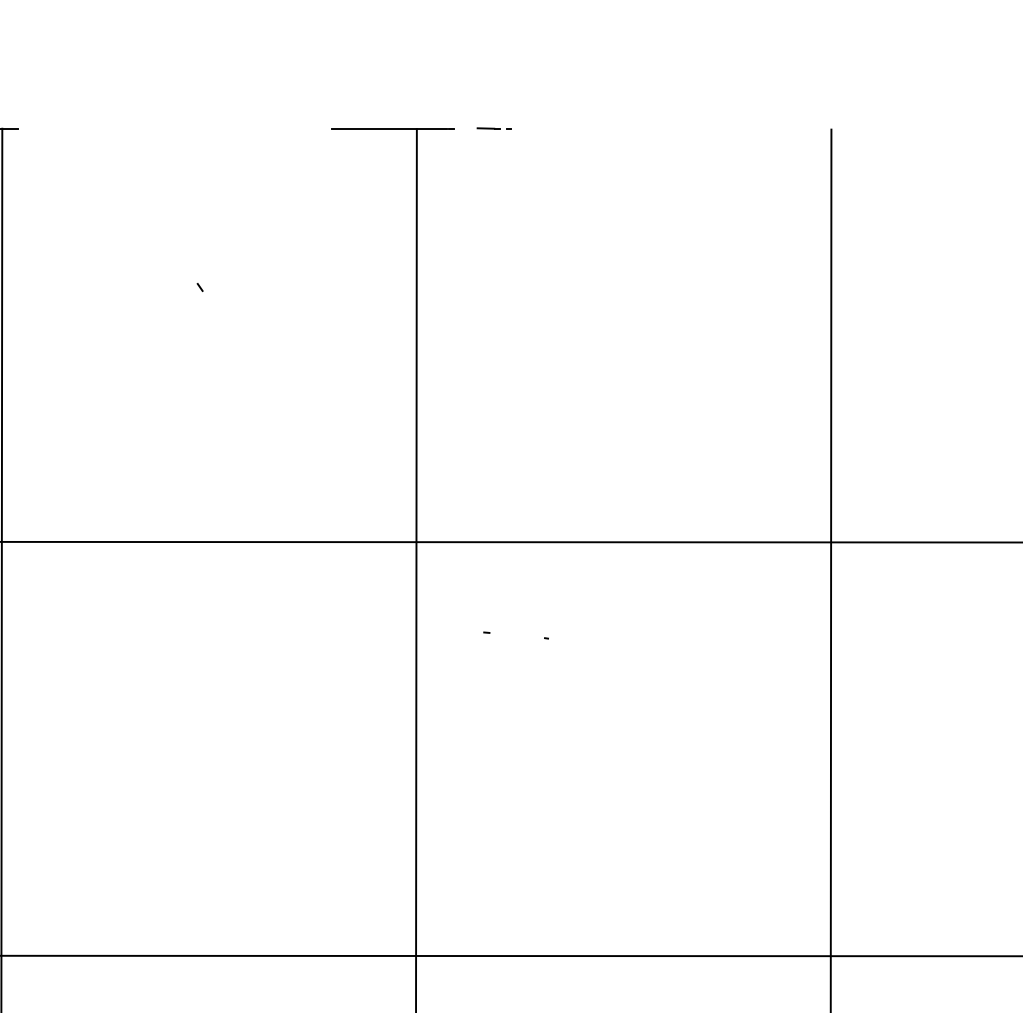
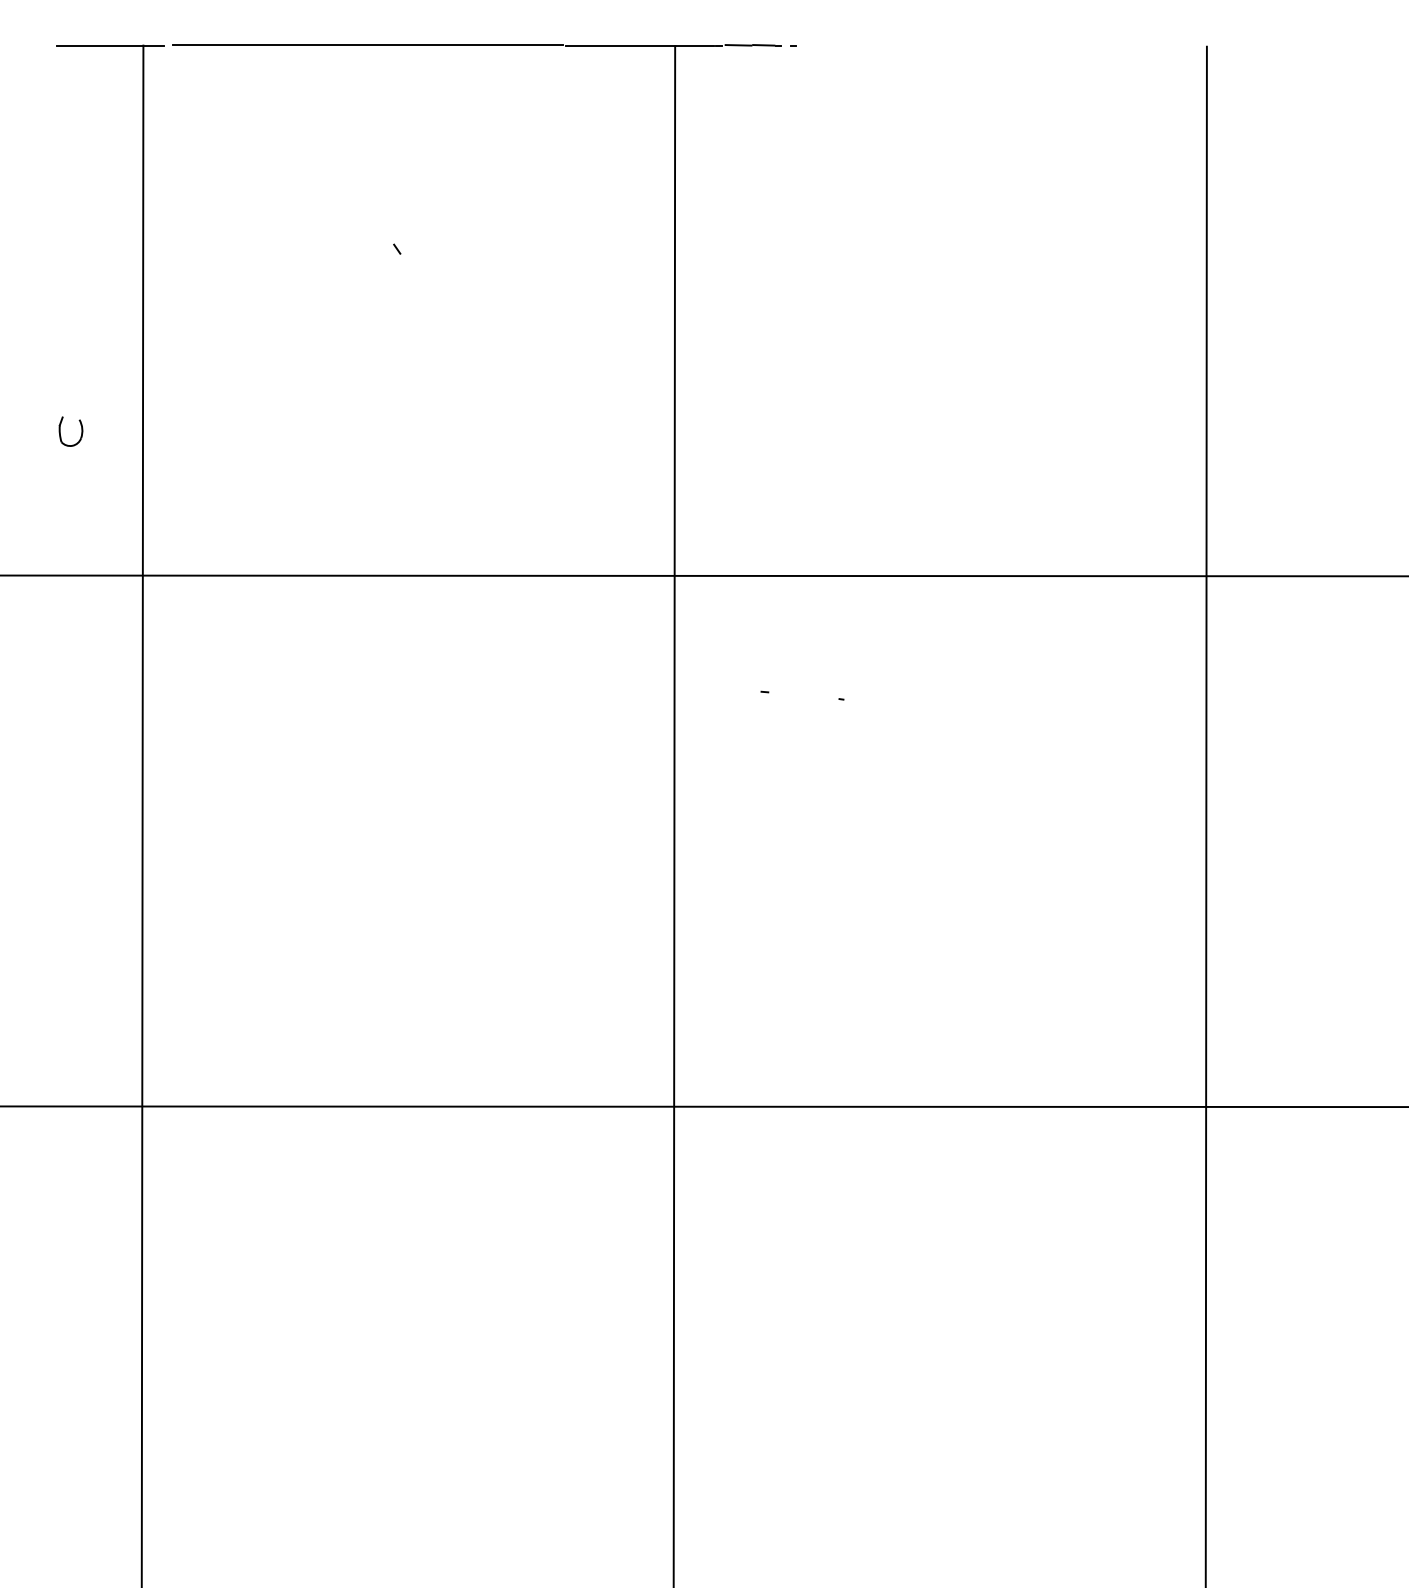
line: (177, 128) -> (367, 45), added
line: (466, 128) -> (738, 45), added

